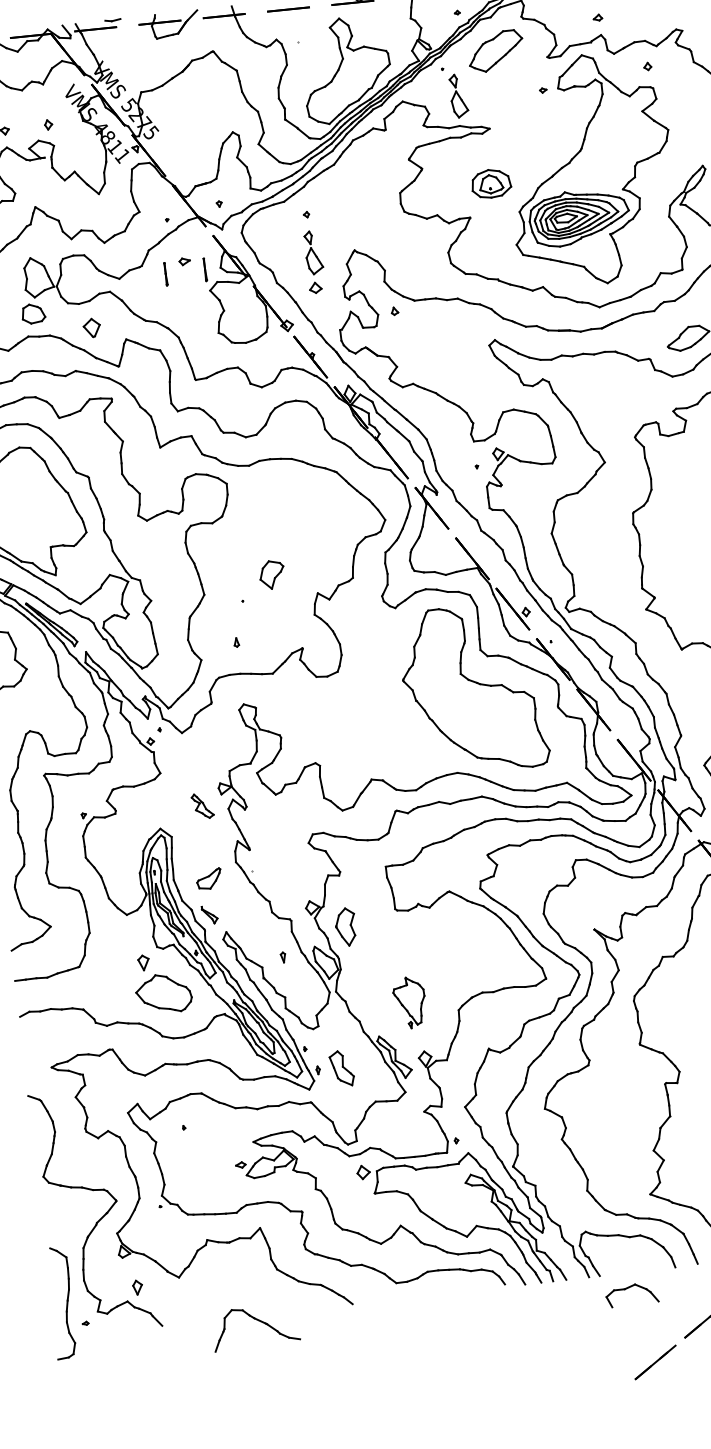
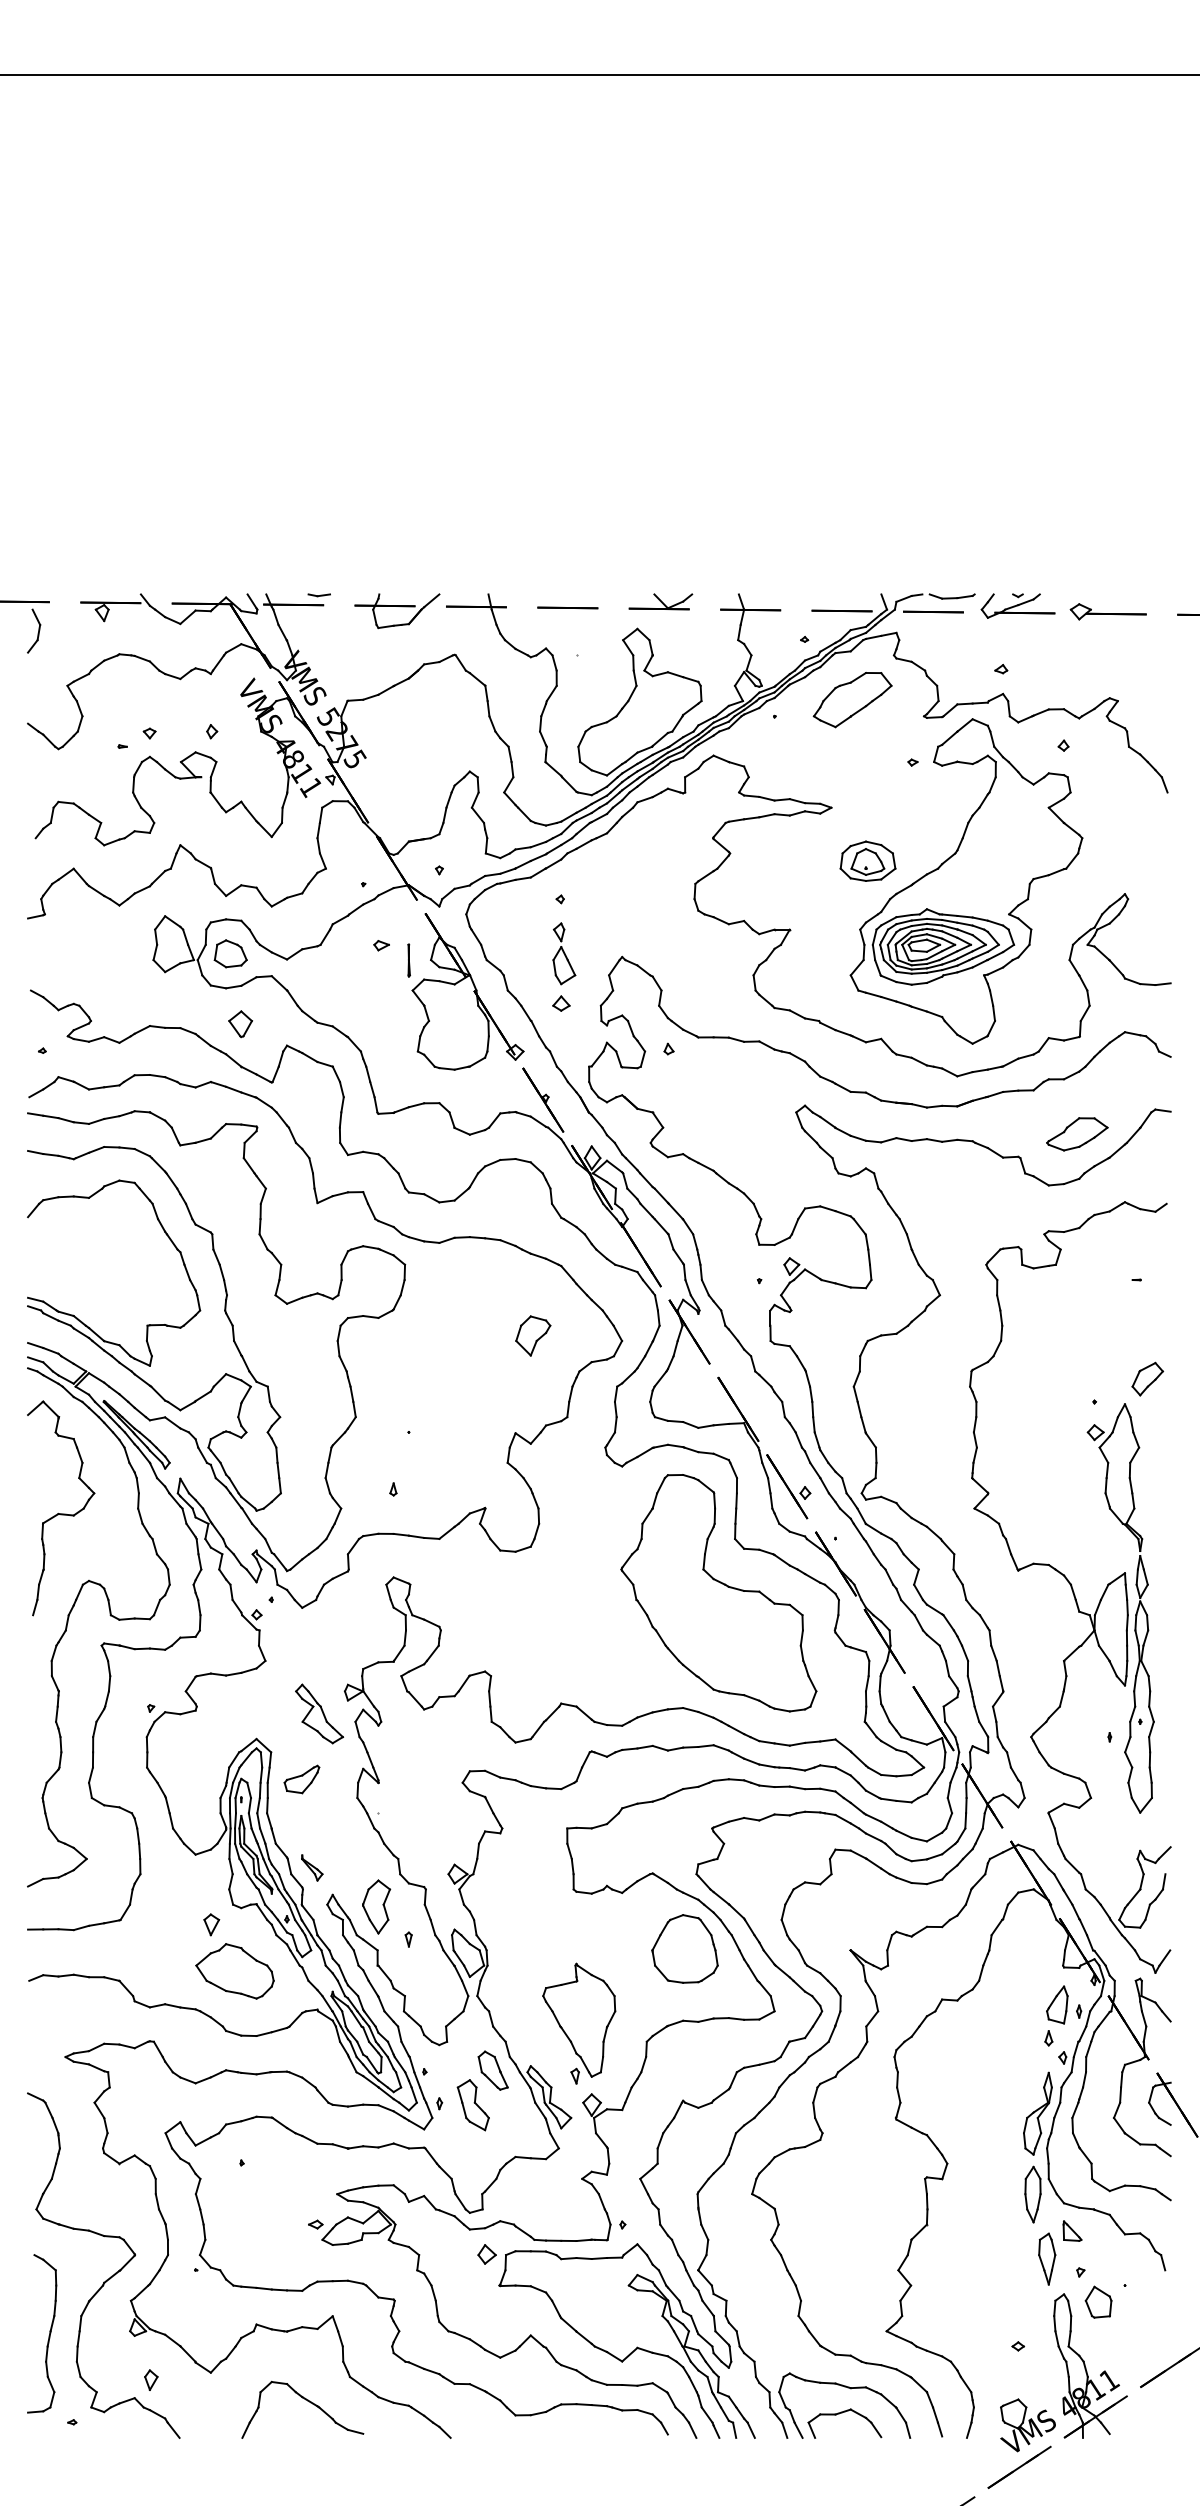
part: (458, 95) -> (793, 756), removed
part: (490, 183) -> (867, 860), moved
line: (165, 274) -> (352, 960), removed
part: (33, 313) -> (230, 953), moved
part: (272, 574) -> (533, 1335), moved
part: (202, 805) -> (319, 1713), size x1.67
part: (208, 879) -> (301, 1779), moved
part: (345, 926) -> (376, 1906), moved
part: (477, 941) -> (684, 1948), added
part: (409, 1002) -> (579, 2023), size x1.67
part: (352, 1042) -> (492, 2070), added
part: (629, 1287) -> (842, 2413), moved
part: (66, 1303) -> (48, 2335), moved
part: (258, 1321) -> (307, 2401), moved

